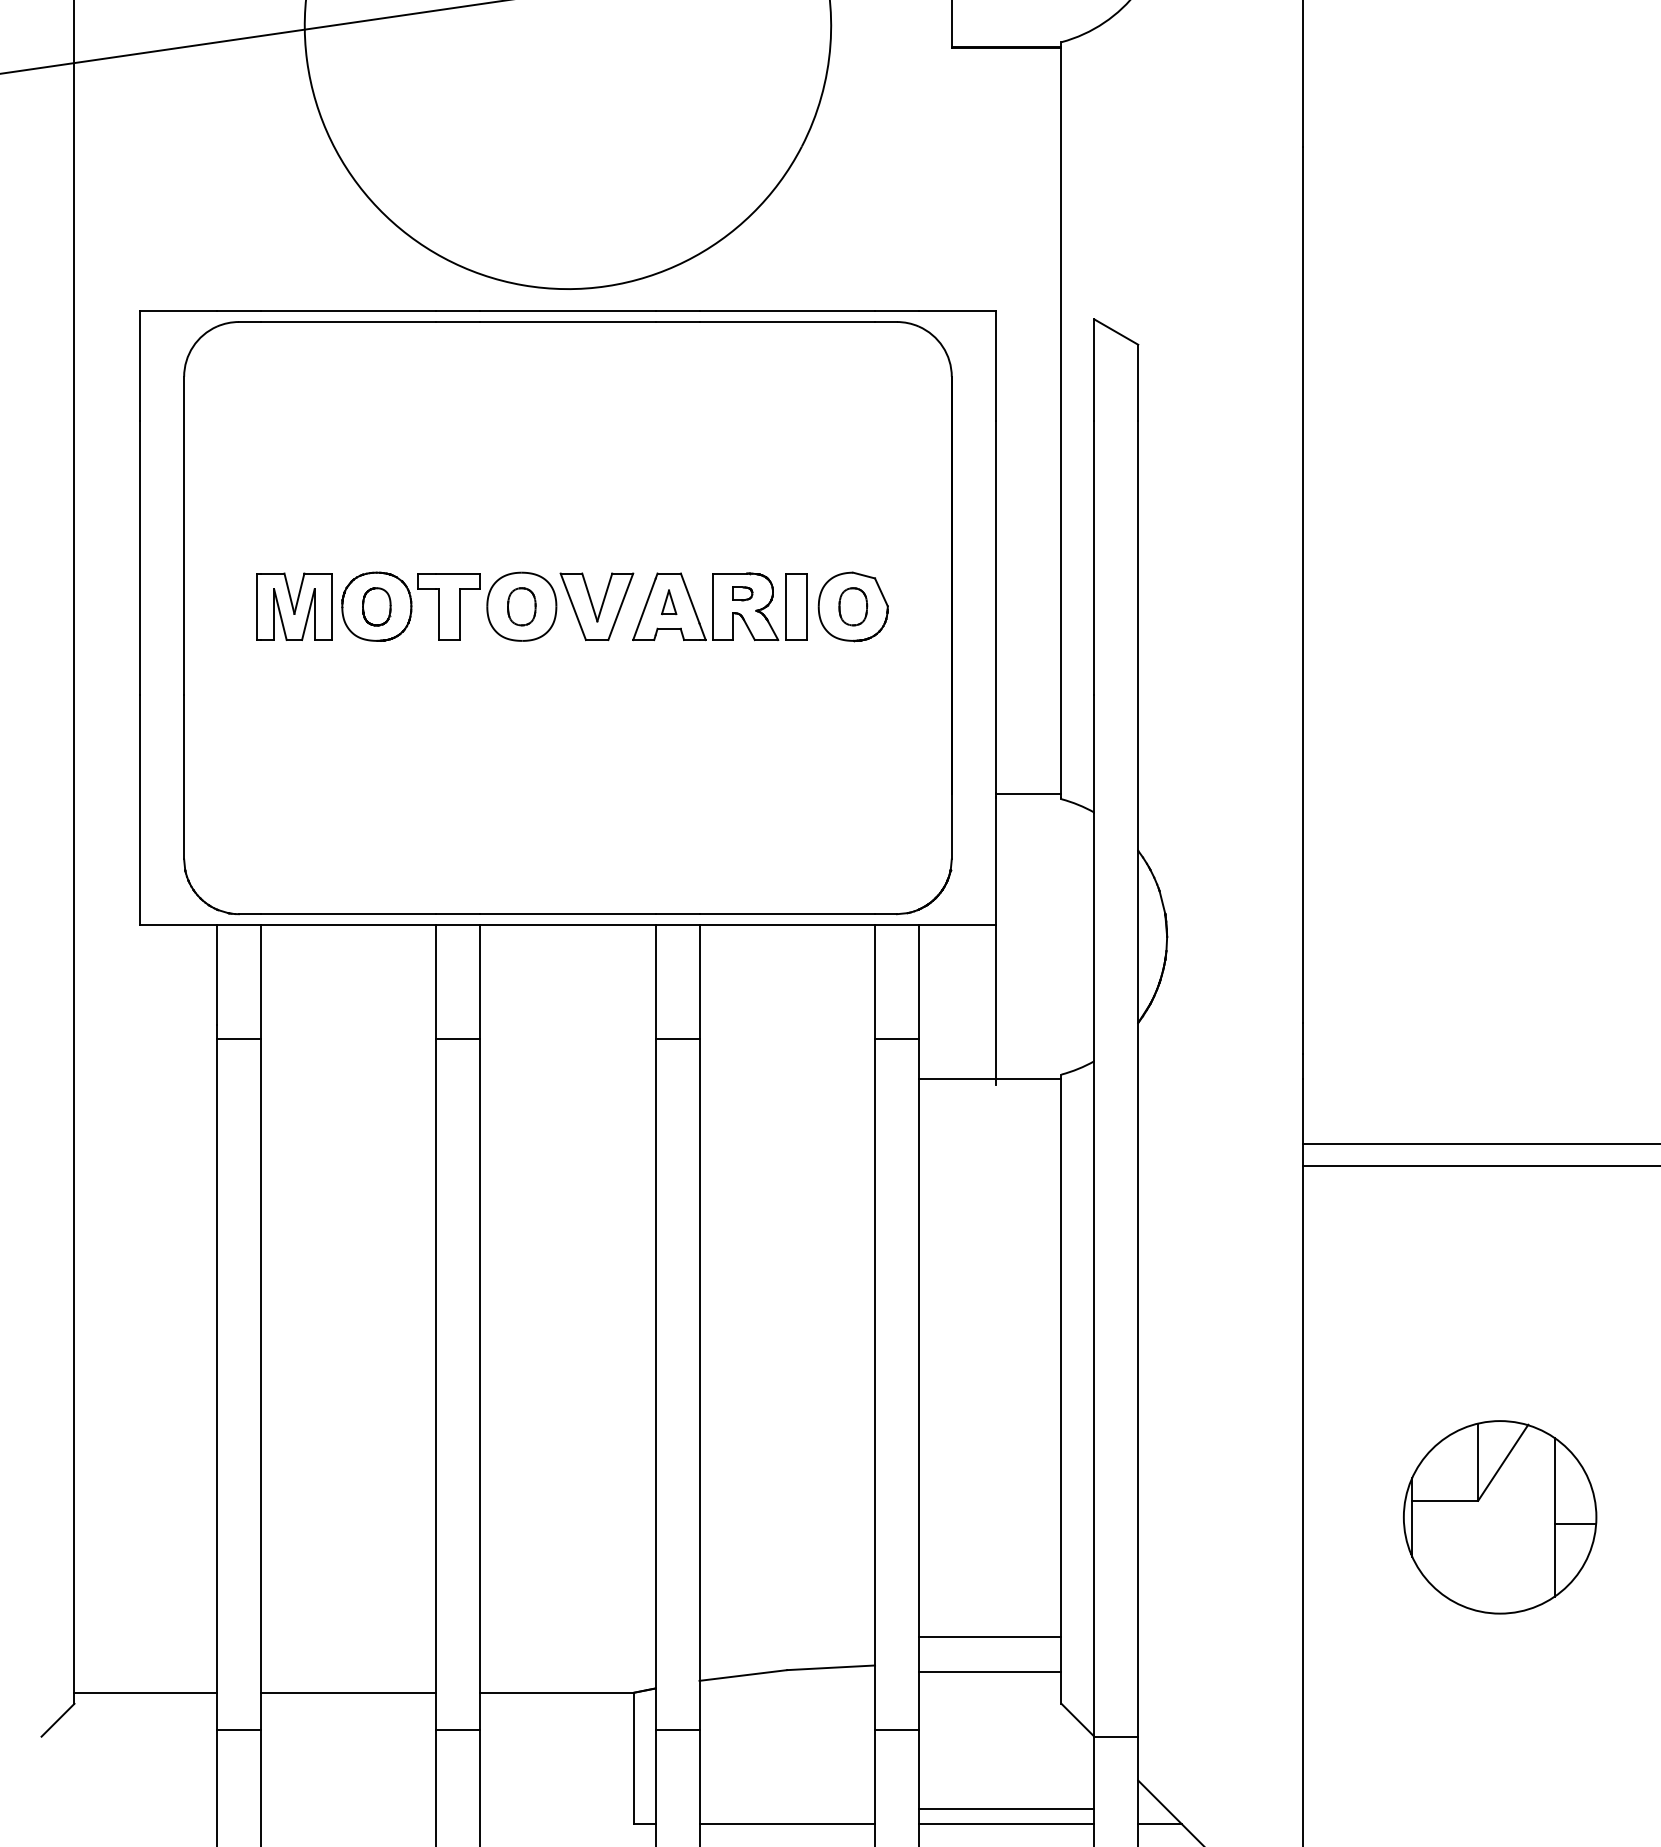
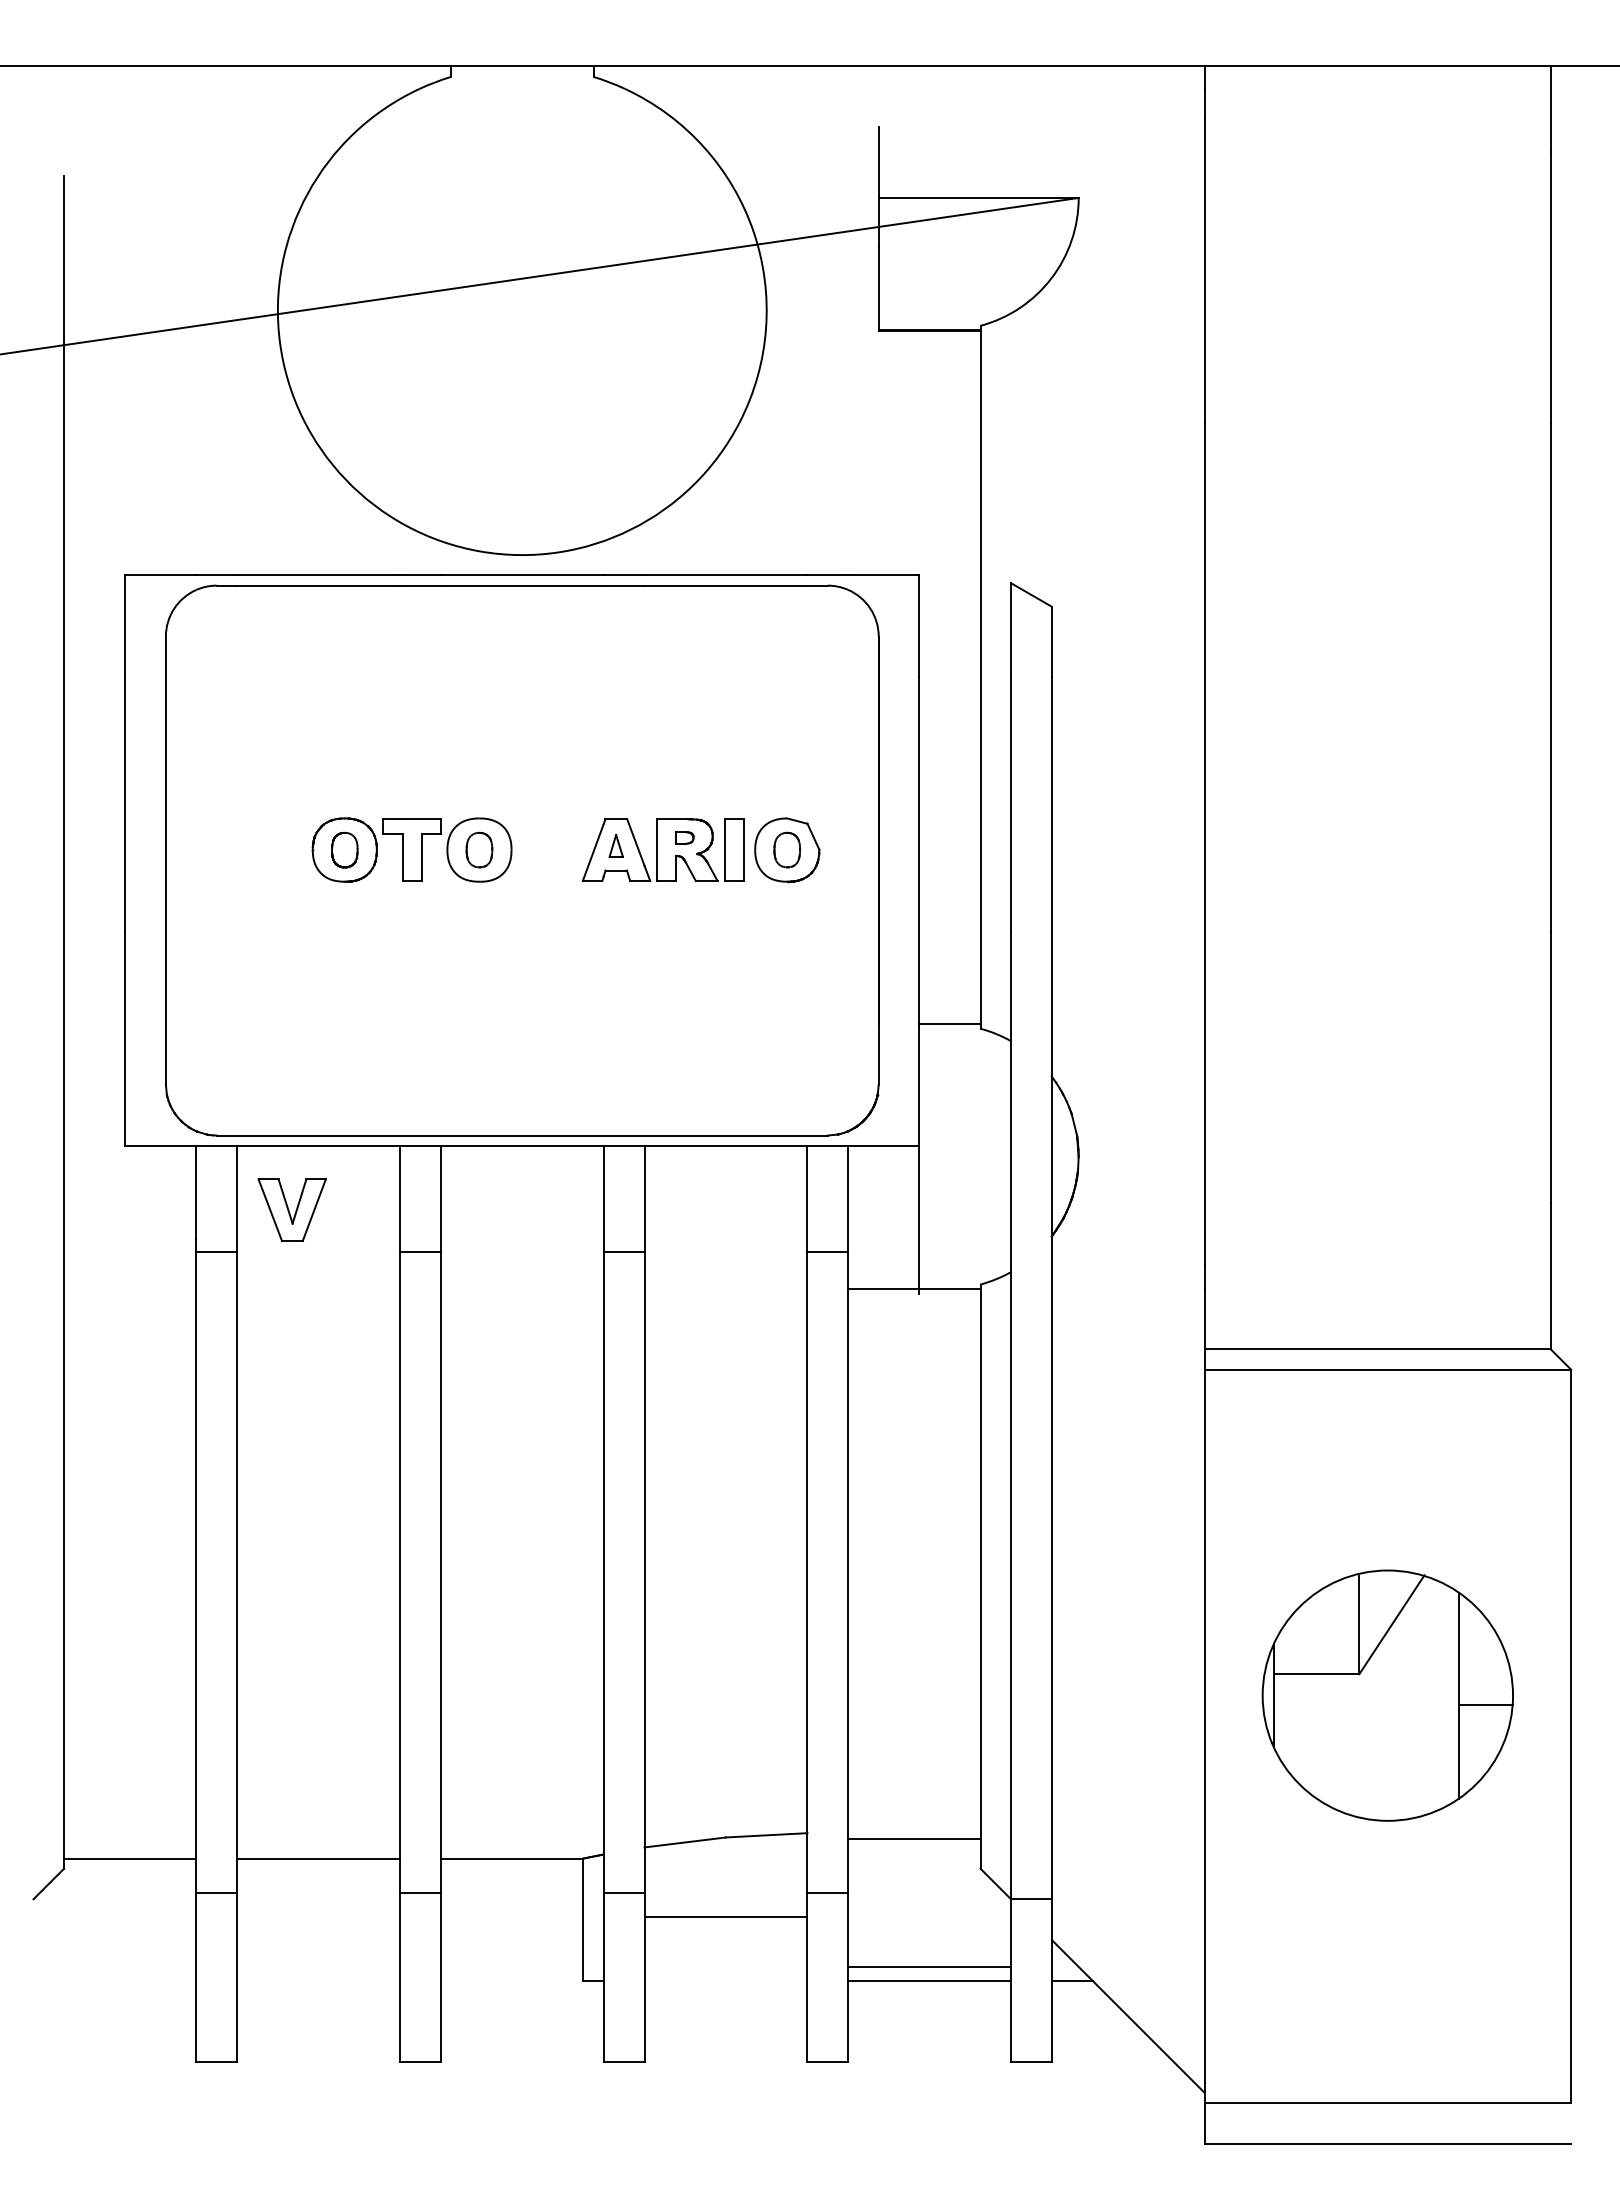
part: (293, 606) -> (267, 849), removed
part: (596, 606) -> (291, 1209), moved
part: (1499, 1517) -> (1387, 1695), size x1.4
line: (990, 1636) -> (914, 1806), removed
line: (786, 1824) -> (725, 1916), moved

